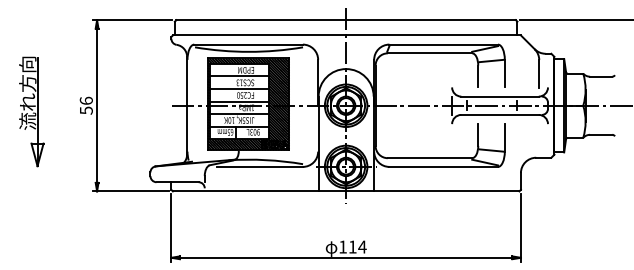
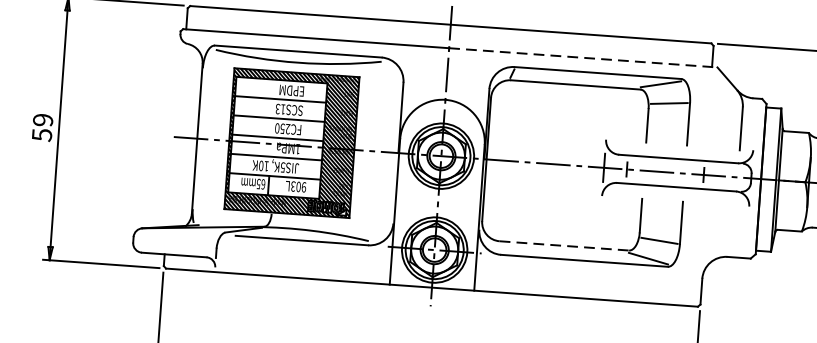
line: (434, 35) -> (584, 58), solid -> dashed
text: (85, 100) -> (41, 119), 56 -> 59
line: (430, 158) -> (565, 246), solid -> dashed

